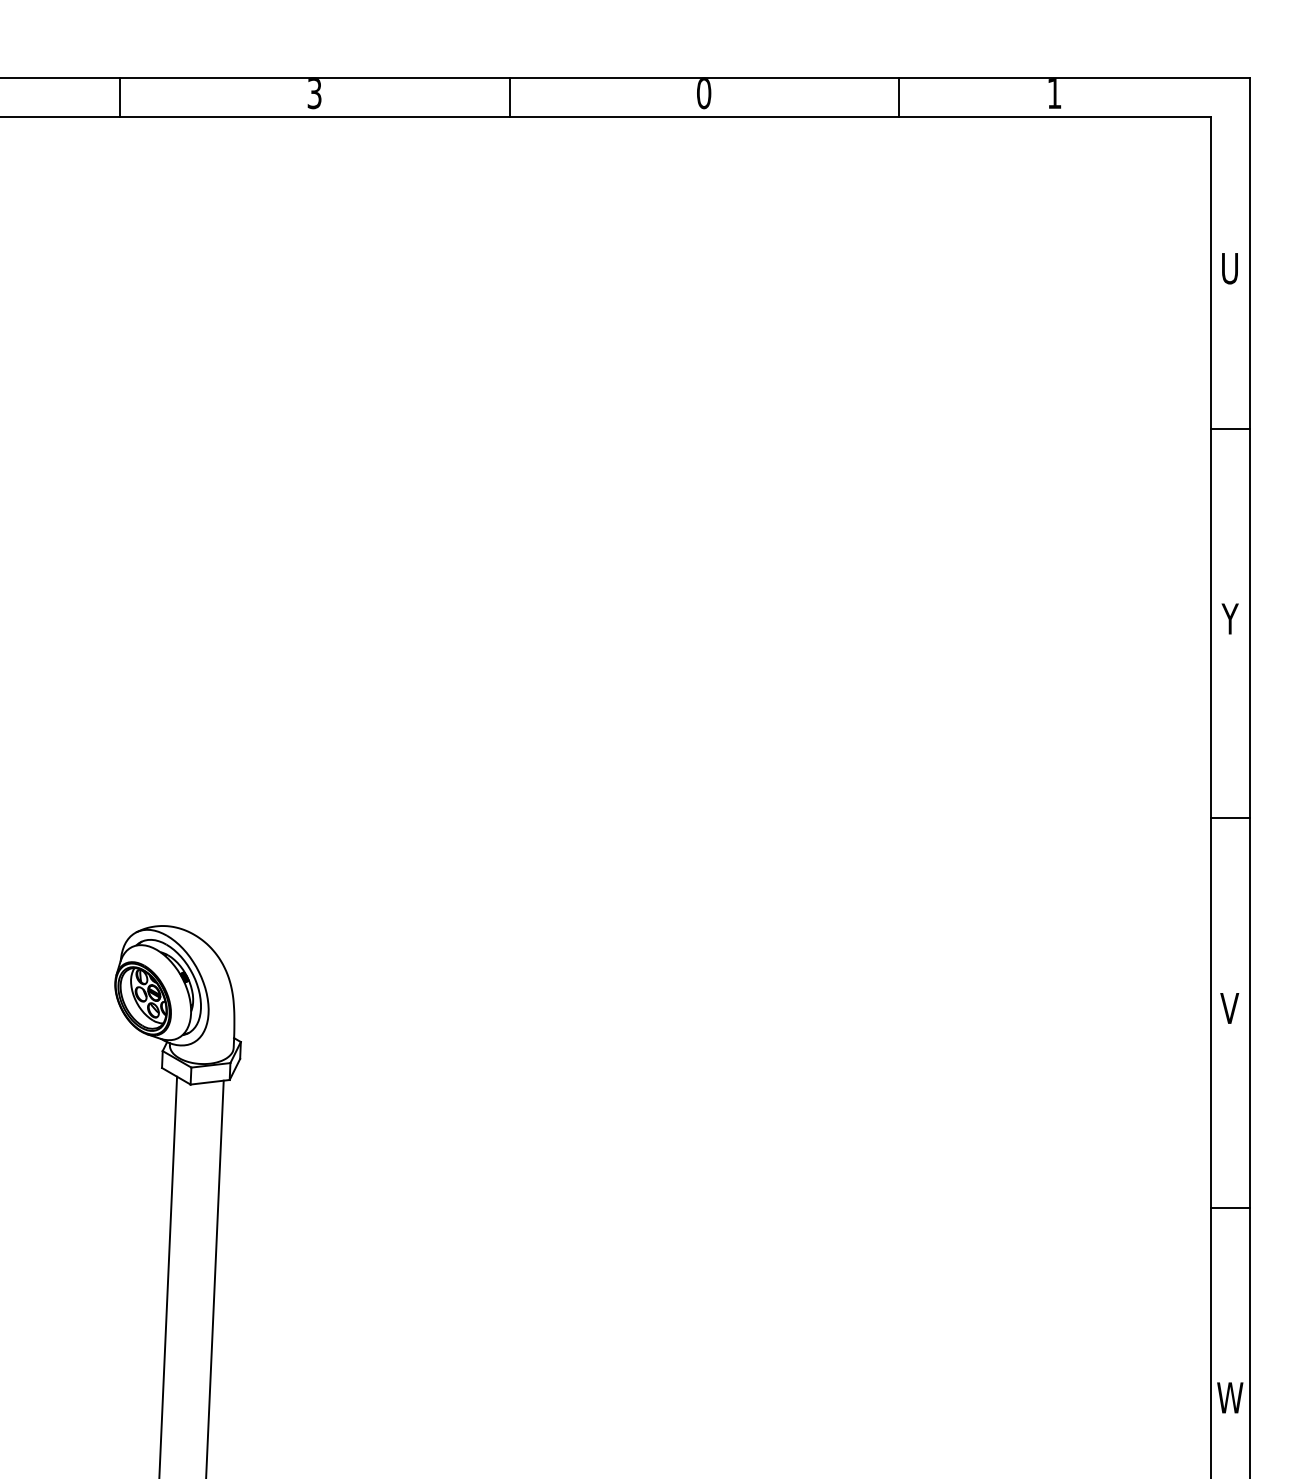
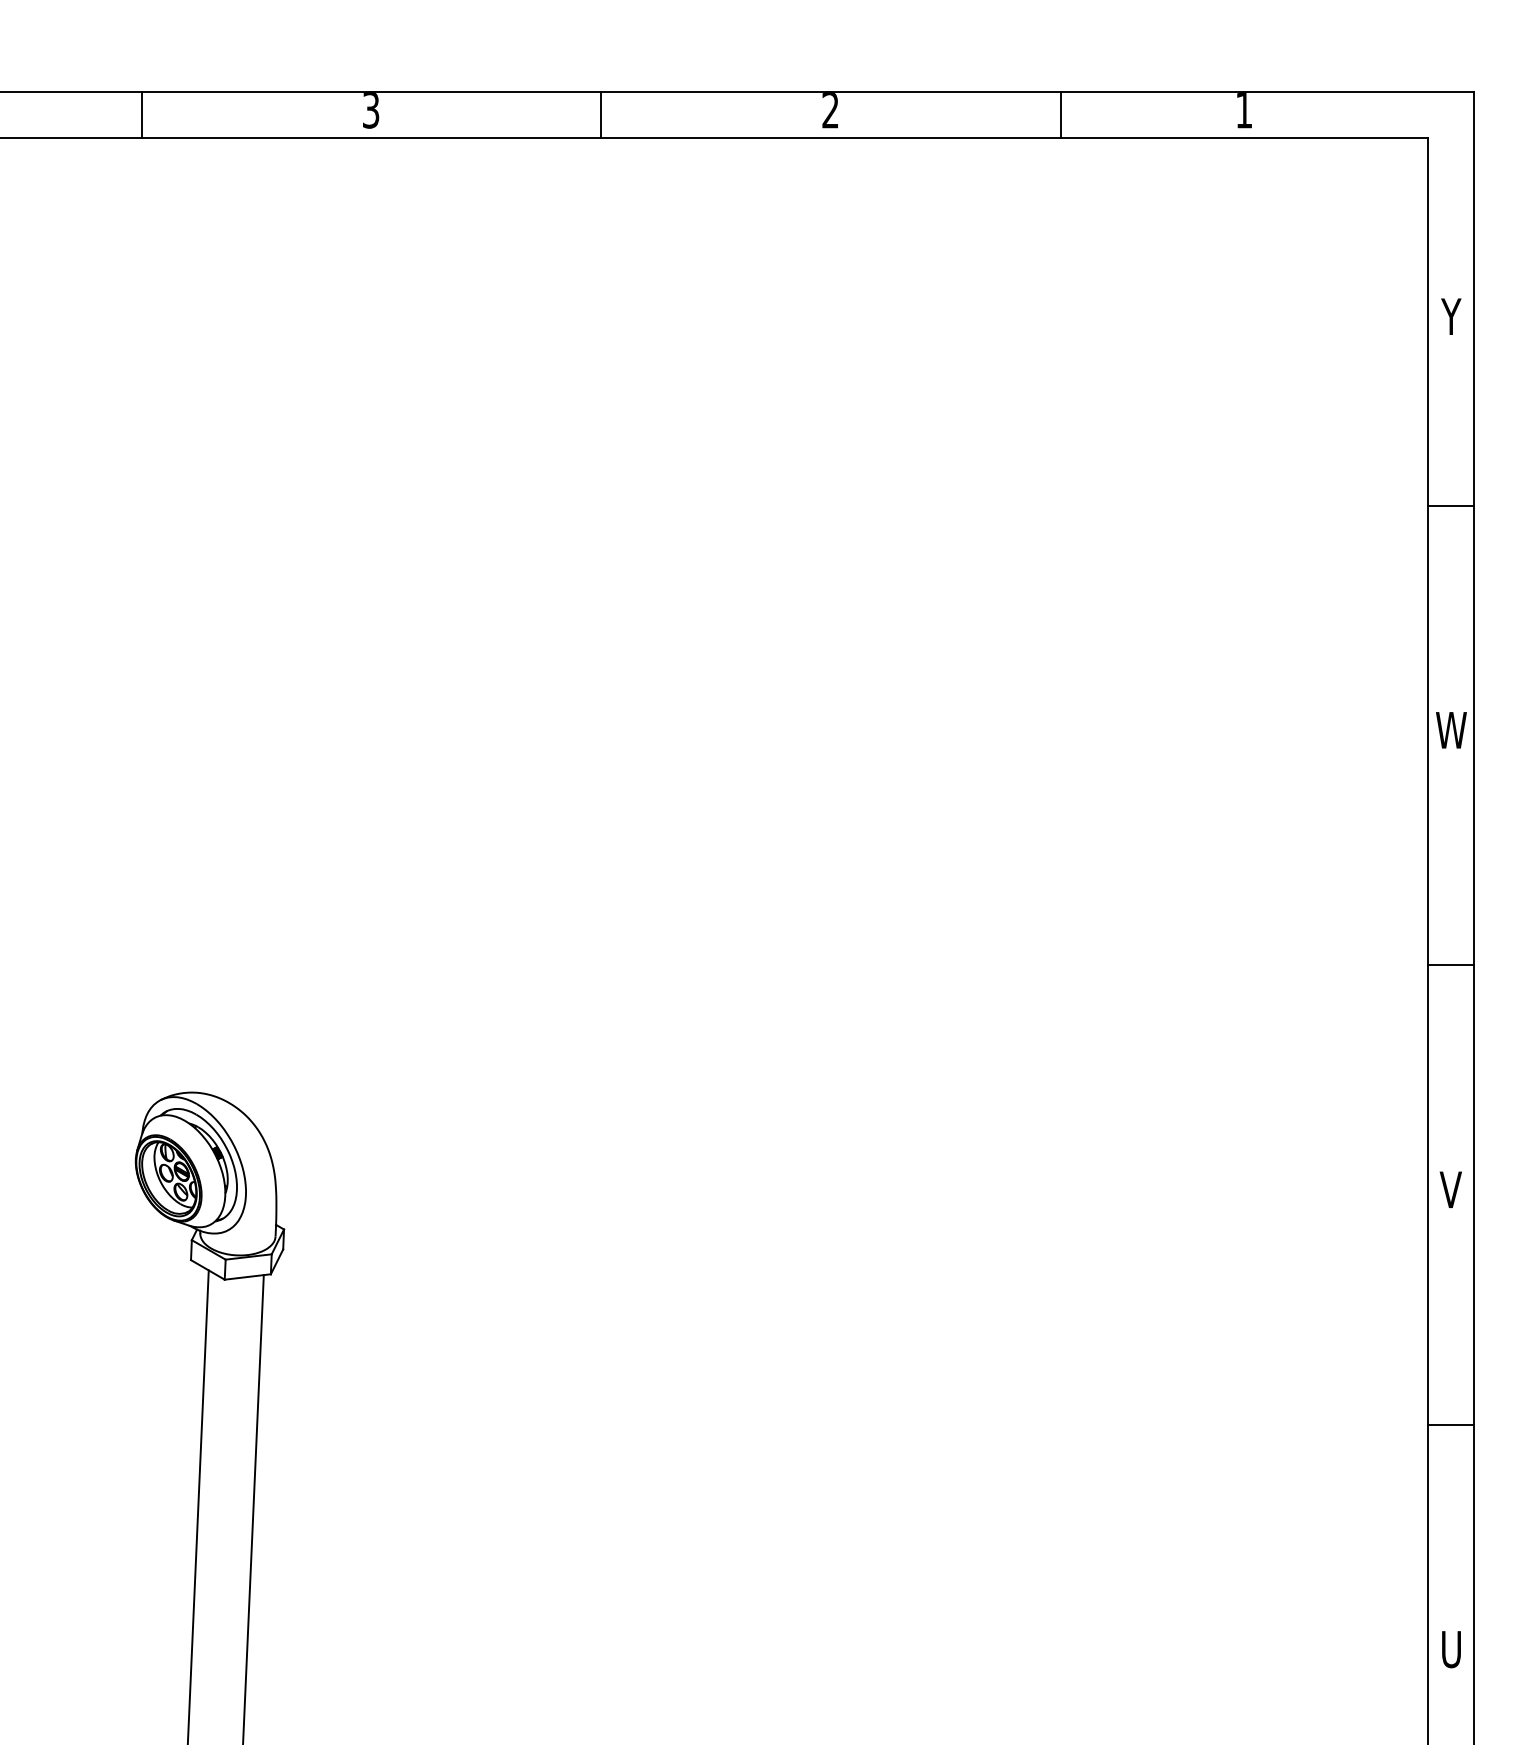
text: (704, 94) -> (831, 111), 0 -> 2
text: (1229, 268) -> (1450, 316), U -> Y
text: (1230, 618) -> (1451, 729), Y -> W
text: (1230, 1397) -> (1451, 1648), W -> U

